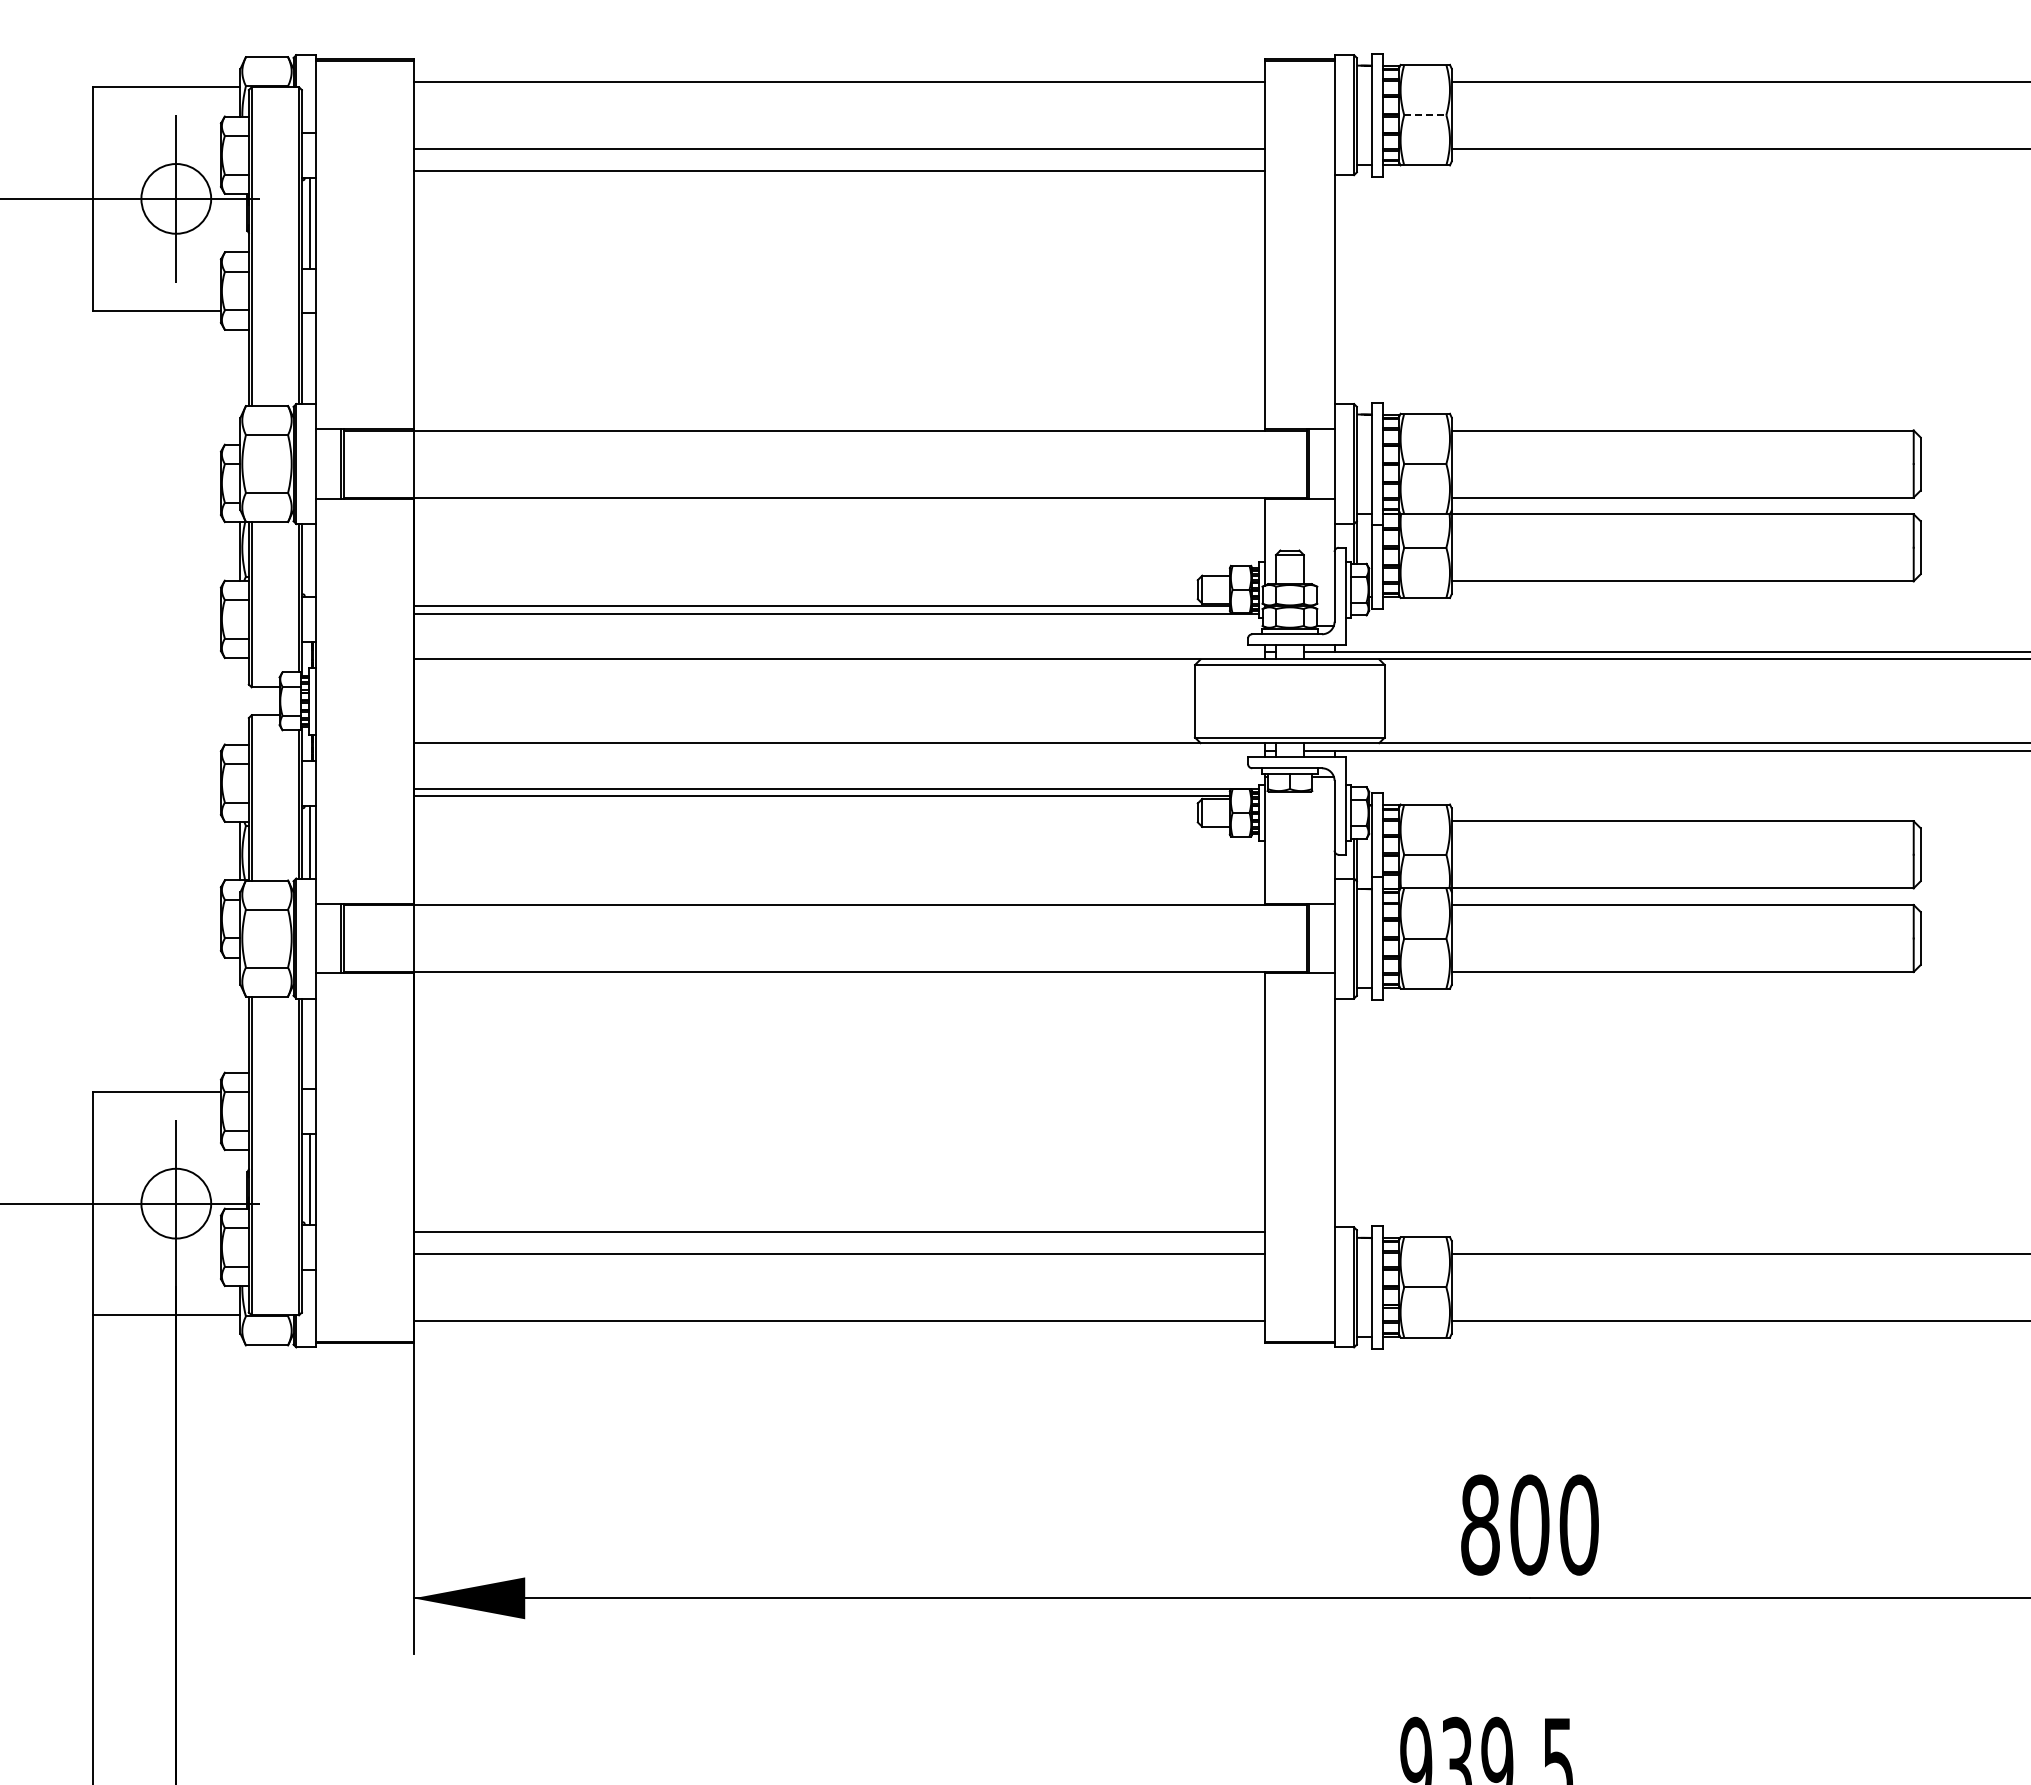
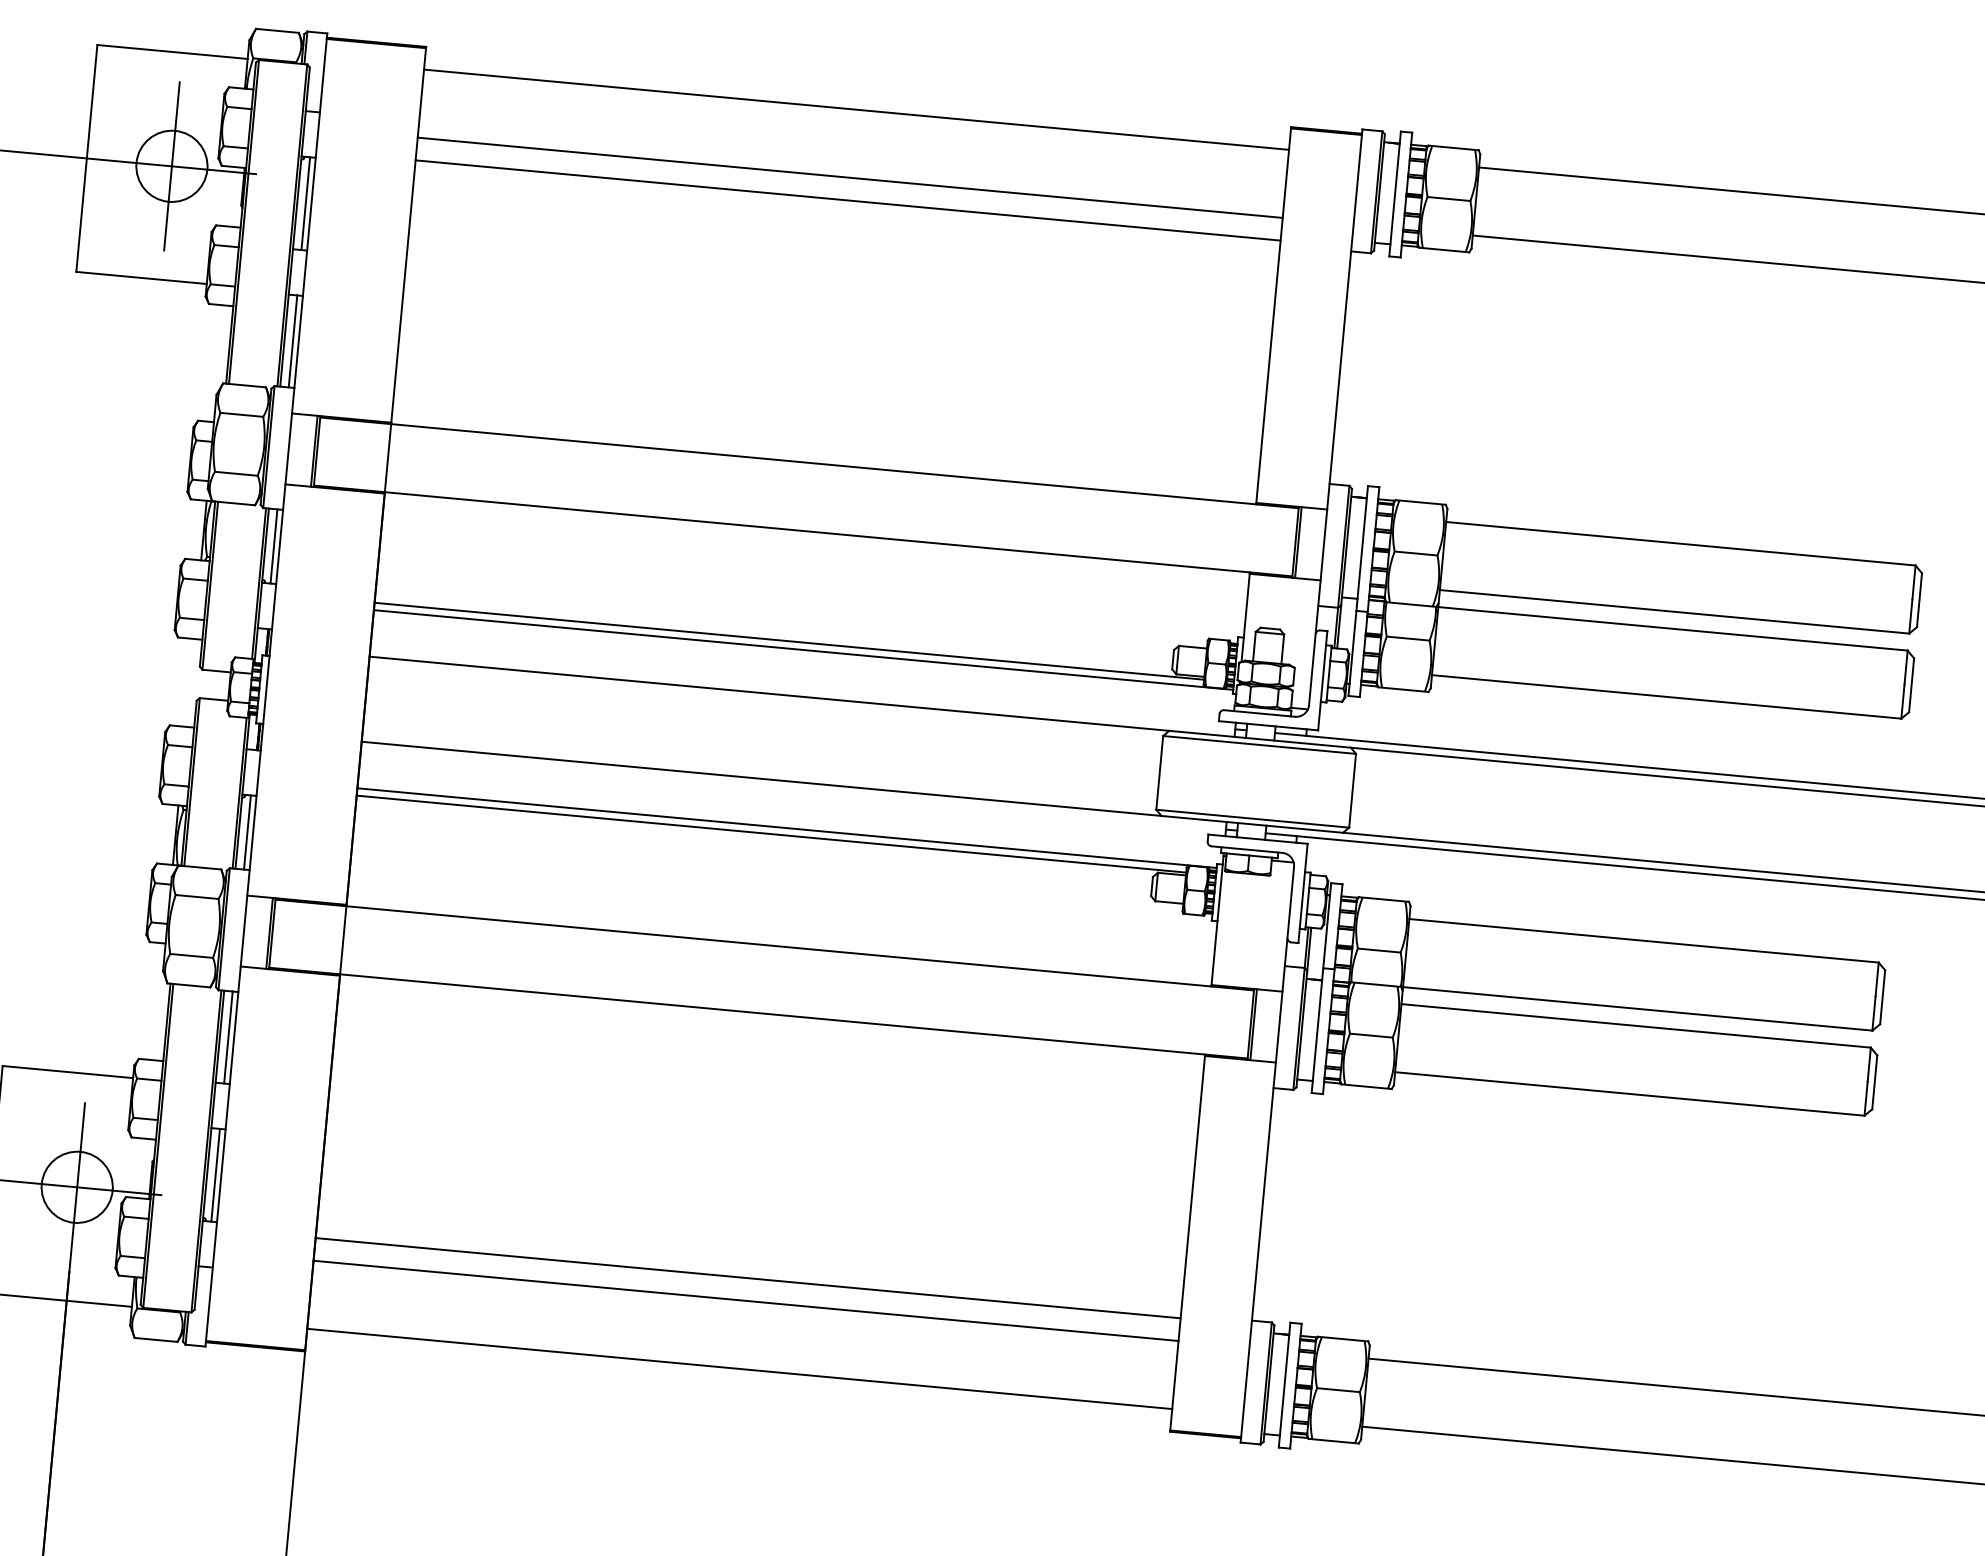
line: (1425, 115) -> (1449, 199), dashed -> solid
line: (310, 358) -> (293, 341), added
line: (310, 560) -> (274, 546), added
line: (310, 1043) -> (228, 1037), added

